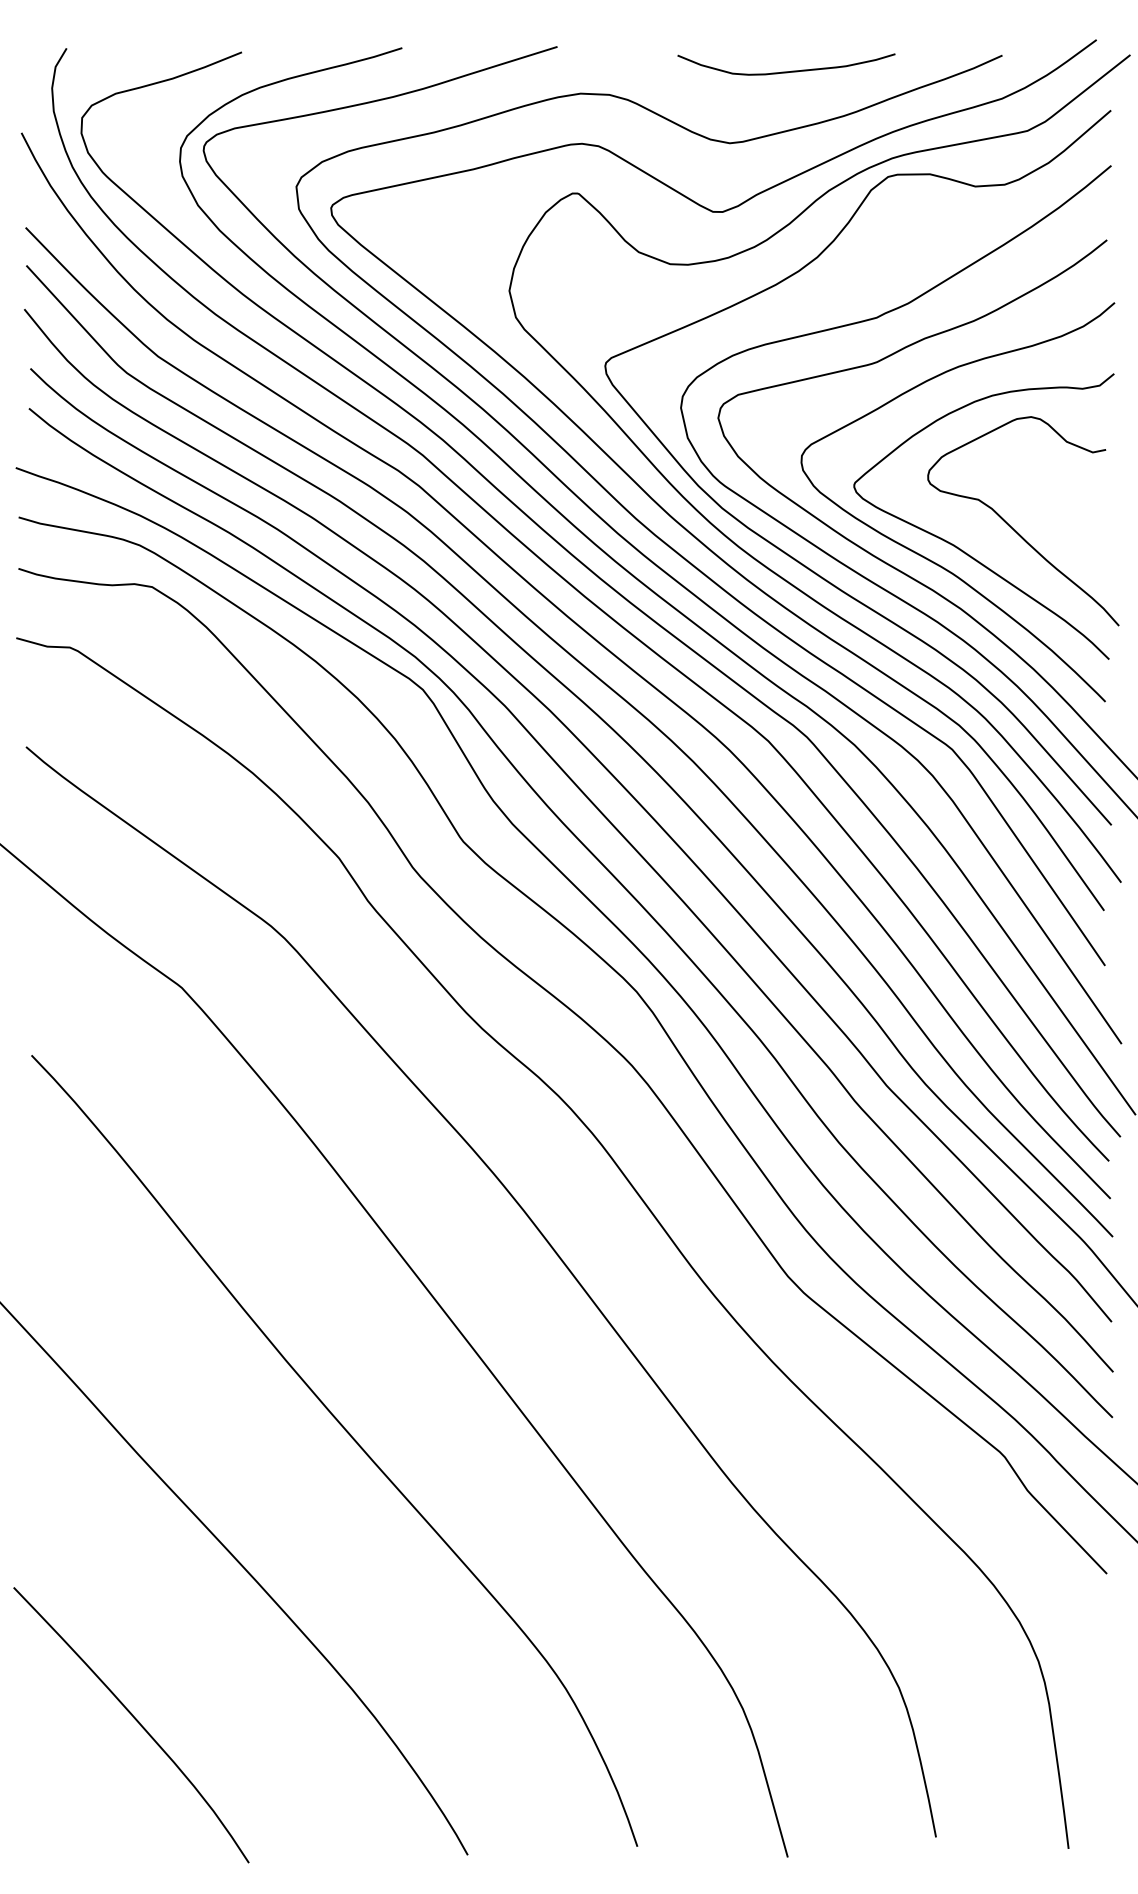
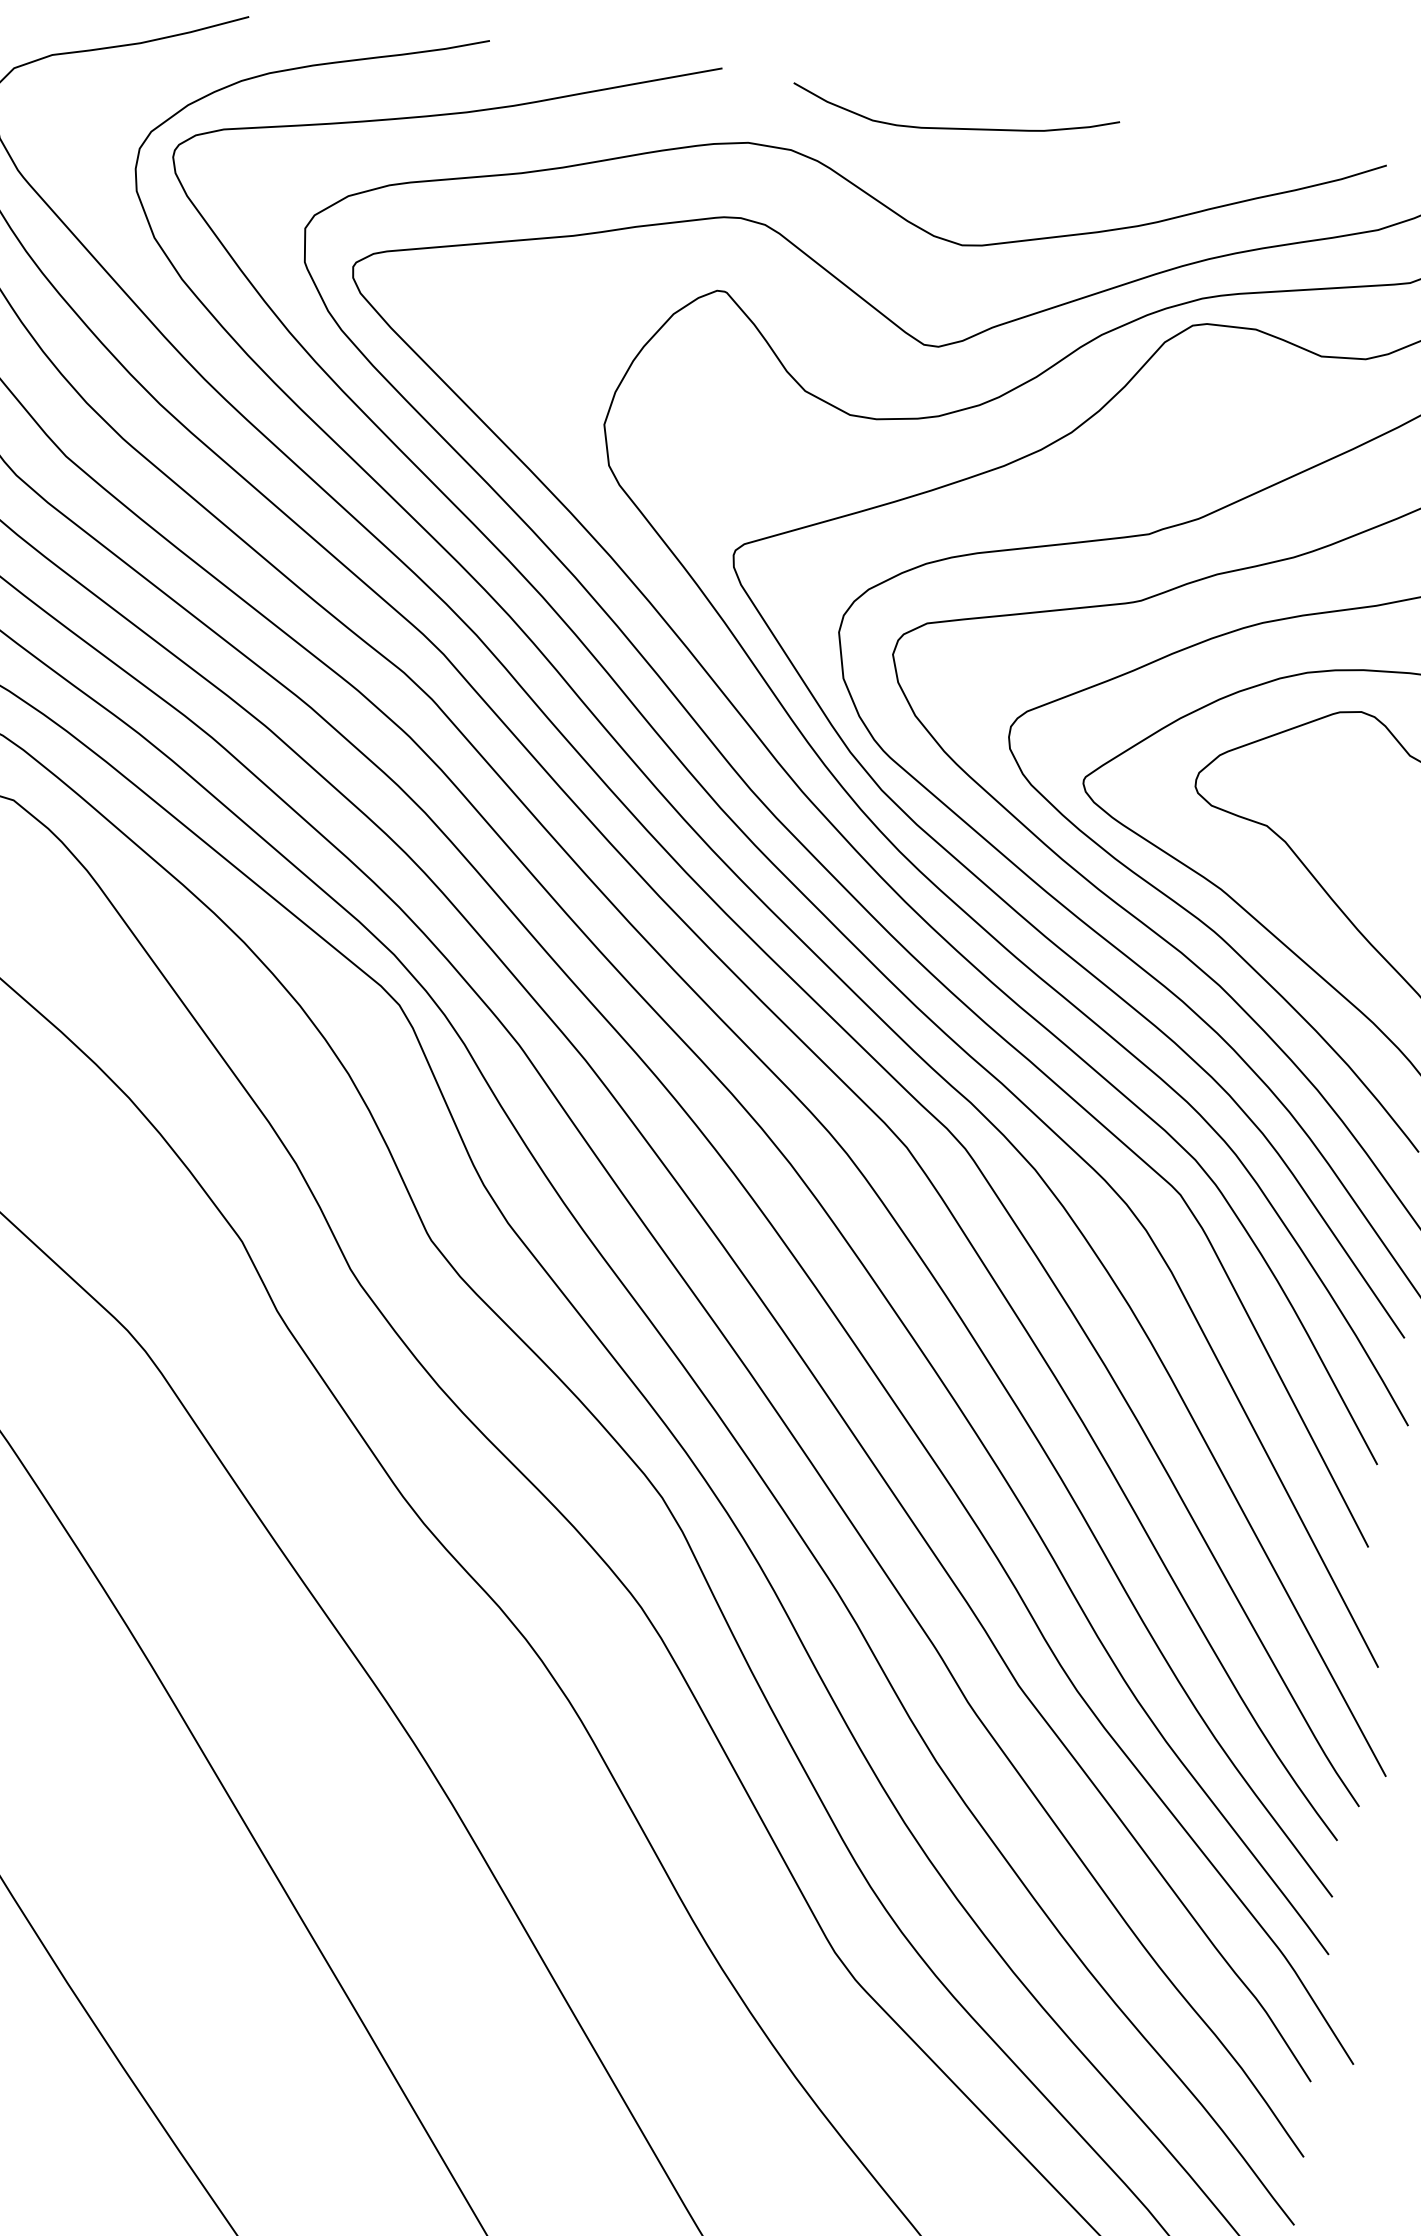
curve: (786, 71) -> (953, 127), moved

